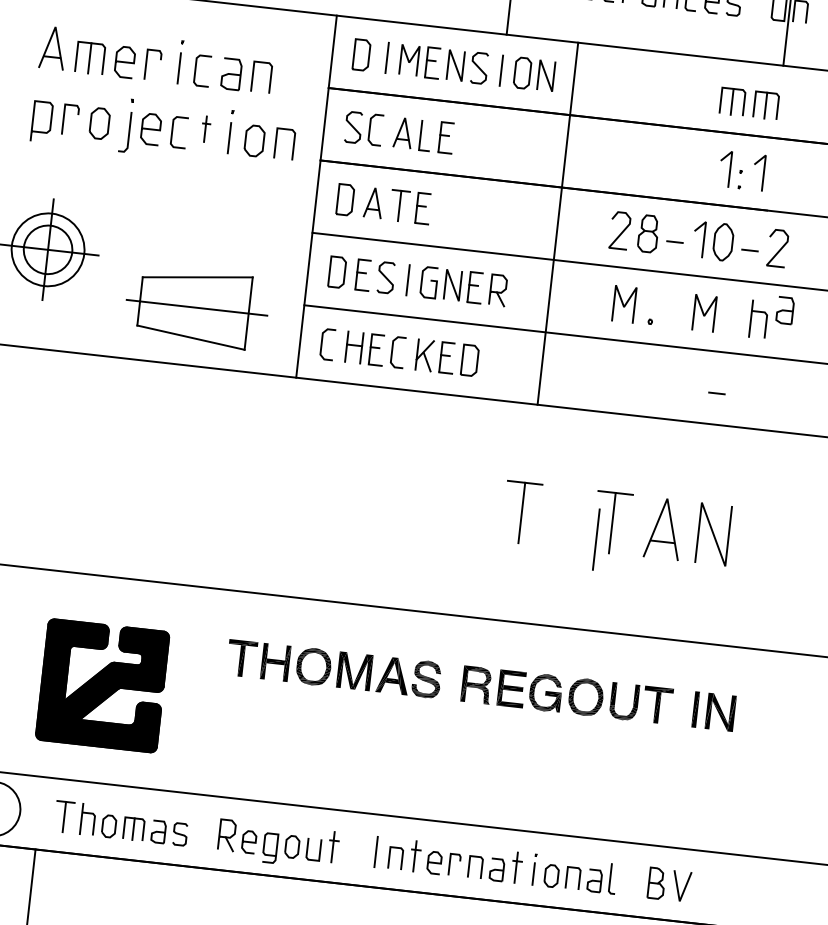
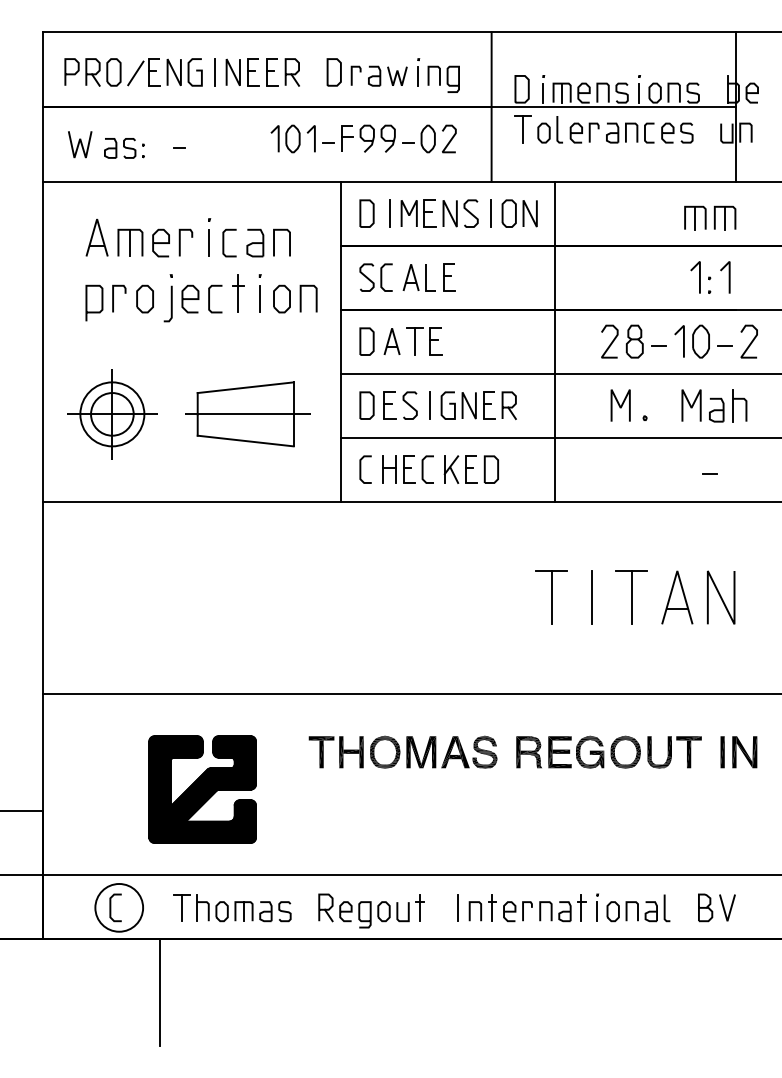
part: (206, 129) -> (238, 293), size x1.67
part: (196, 307) -> (247, 414), moved
part: (785, 309) -> (716, 409), moved
line: (595, 539) -> (591, 597), moved

